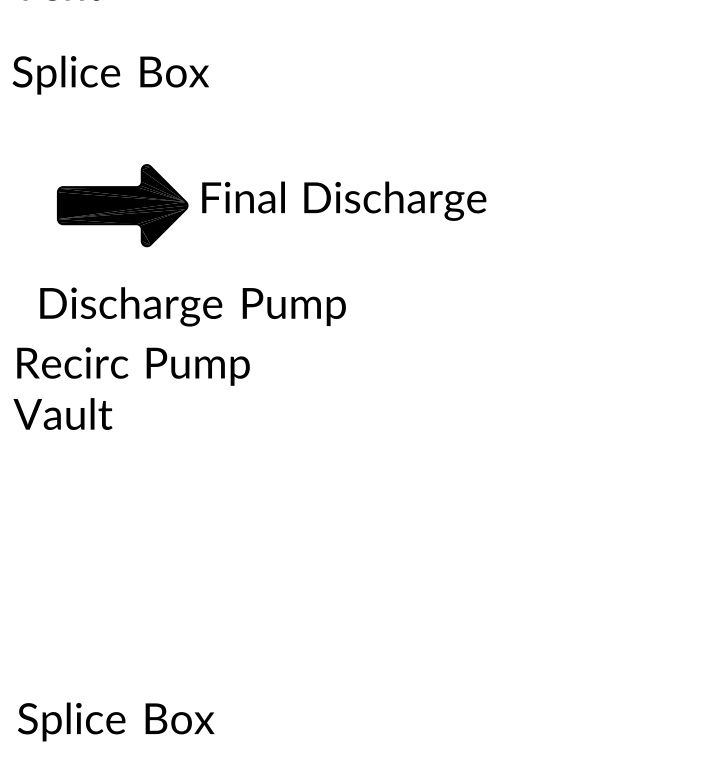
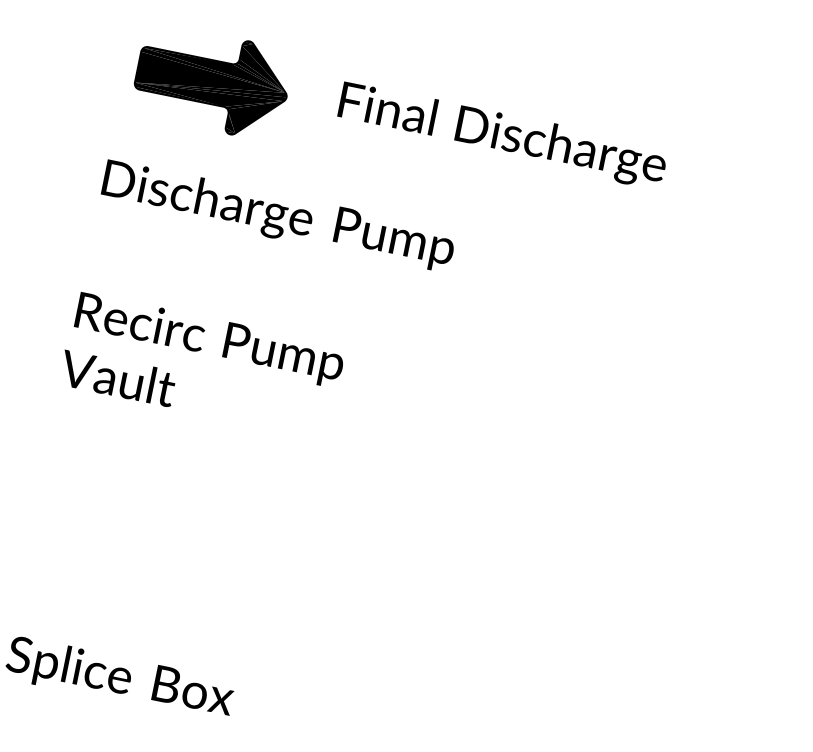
part: (122, 205) -> (212, 82), moved
text: (192, 306) -> (277, 215), moved
text: (131, 388) -> (202, 365), moved

